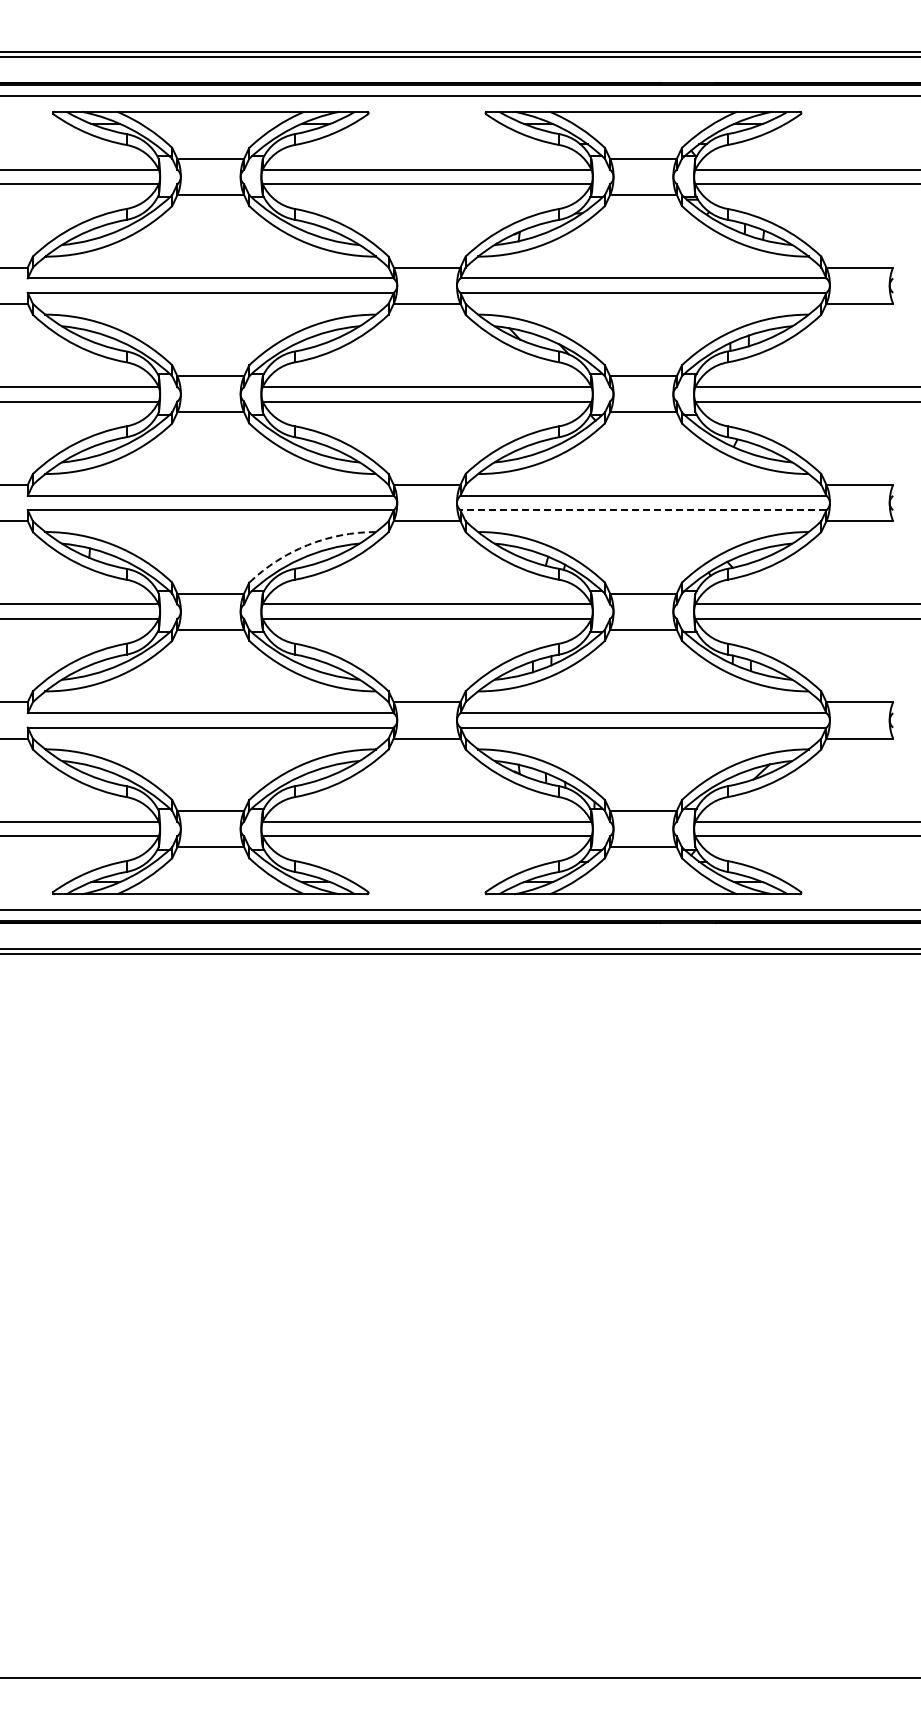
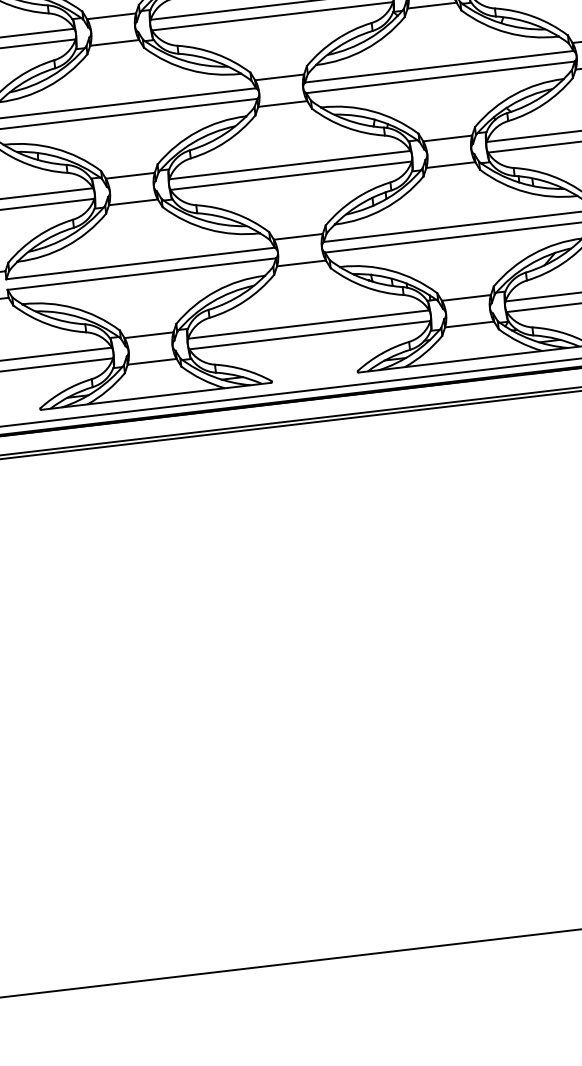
line: (643, 510) -> (440, 77), dashed -> solid
arc: (307, 545) -> (197, 132), dashed -> solid

